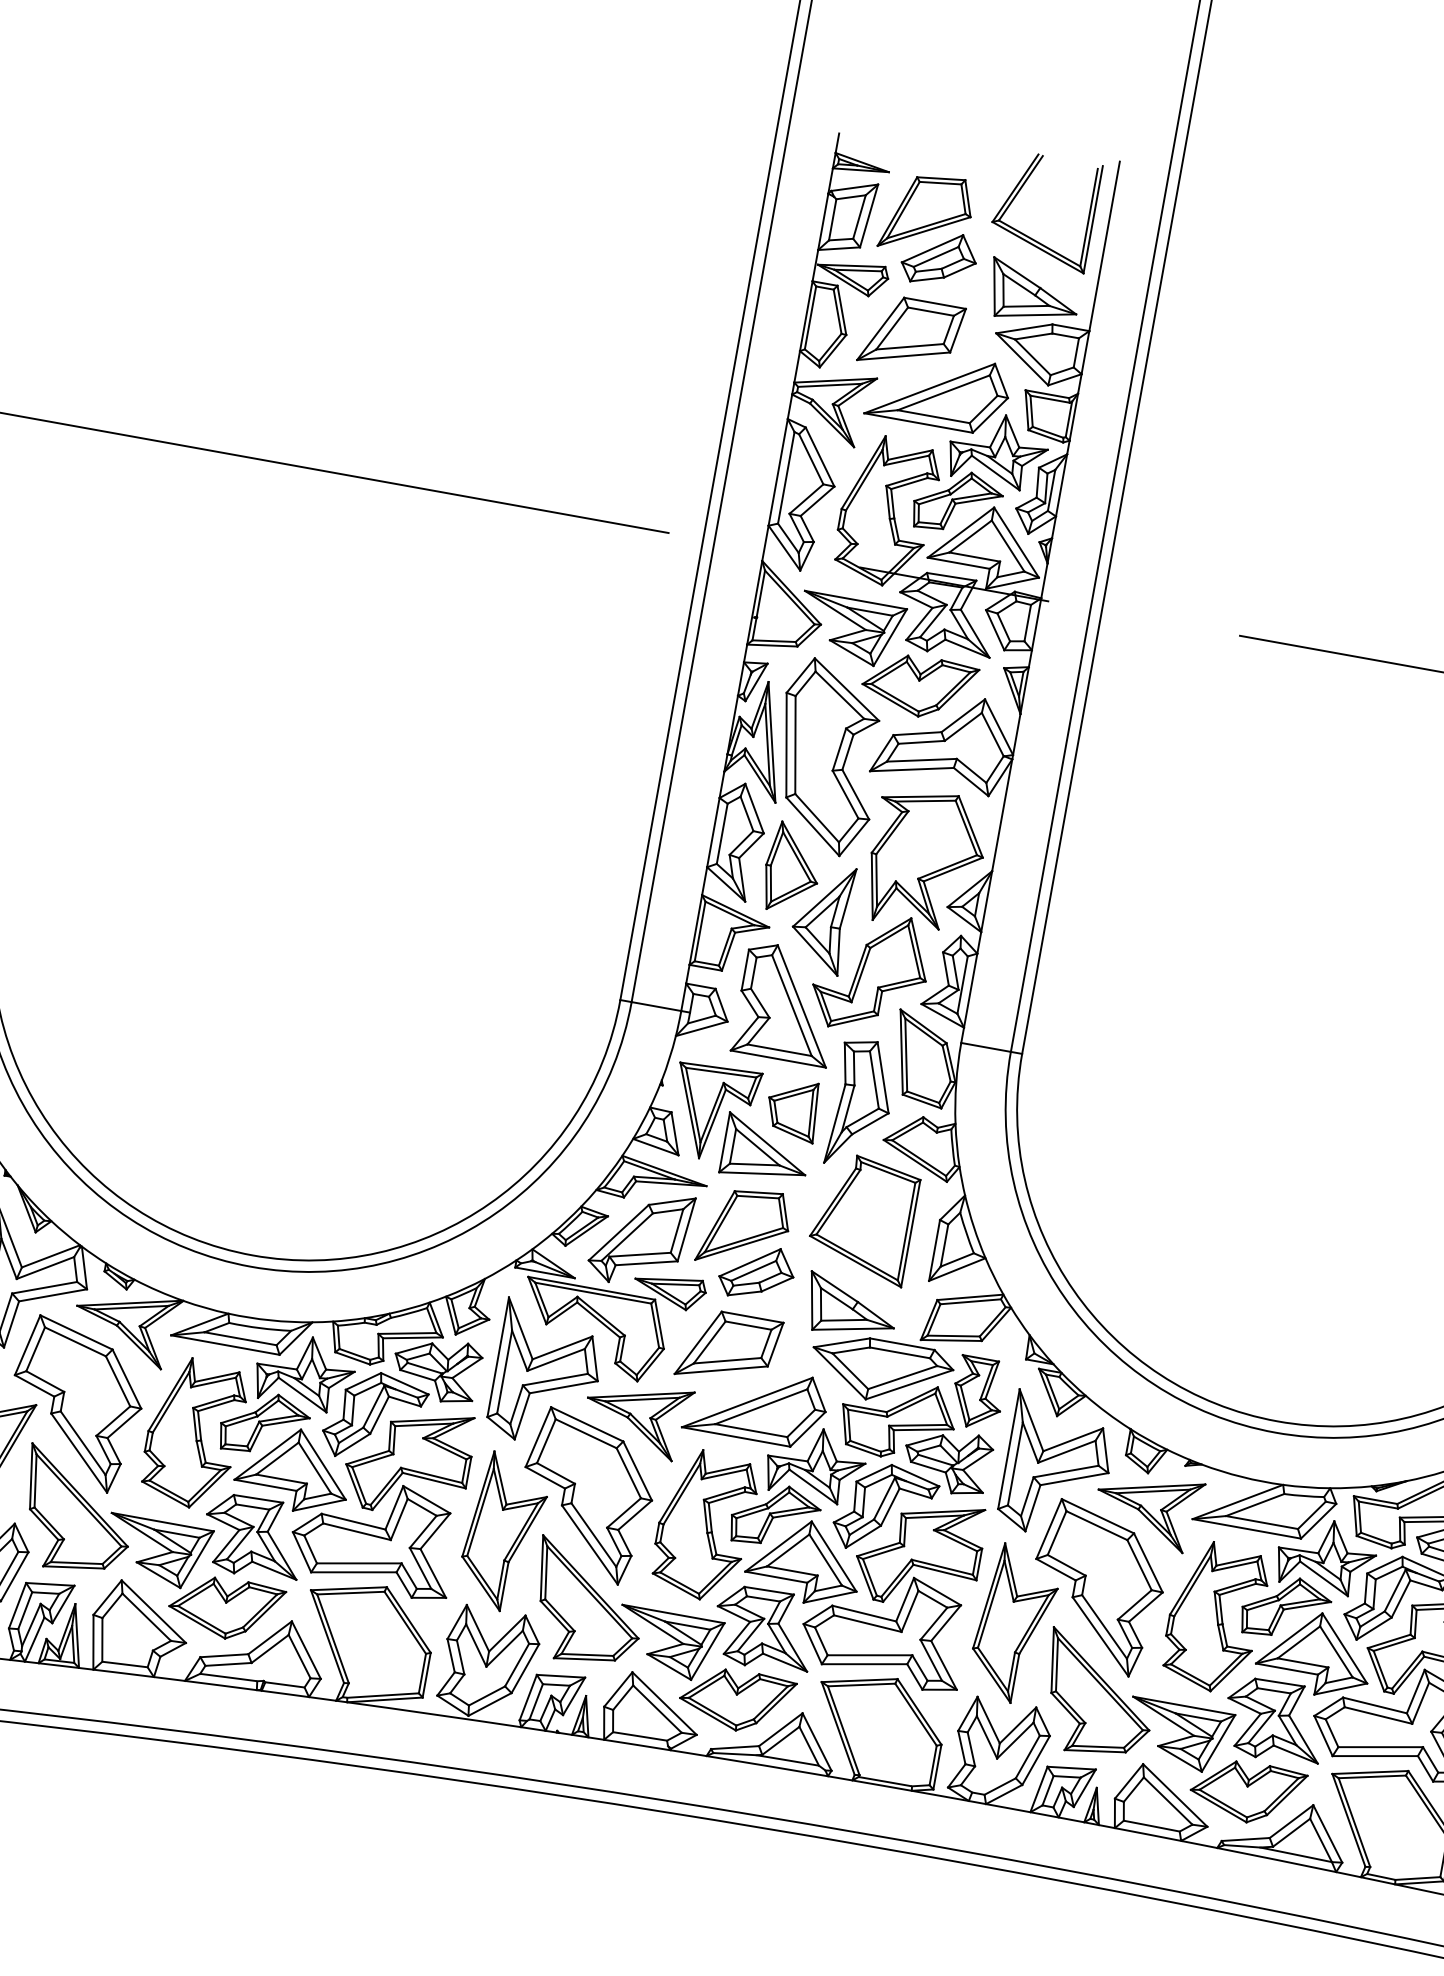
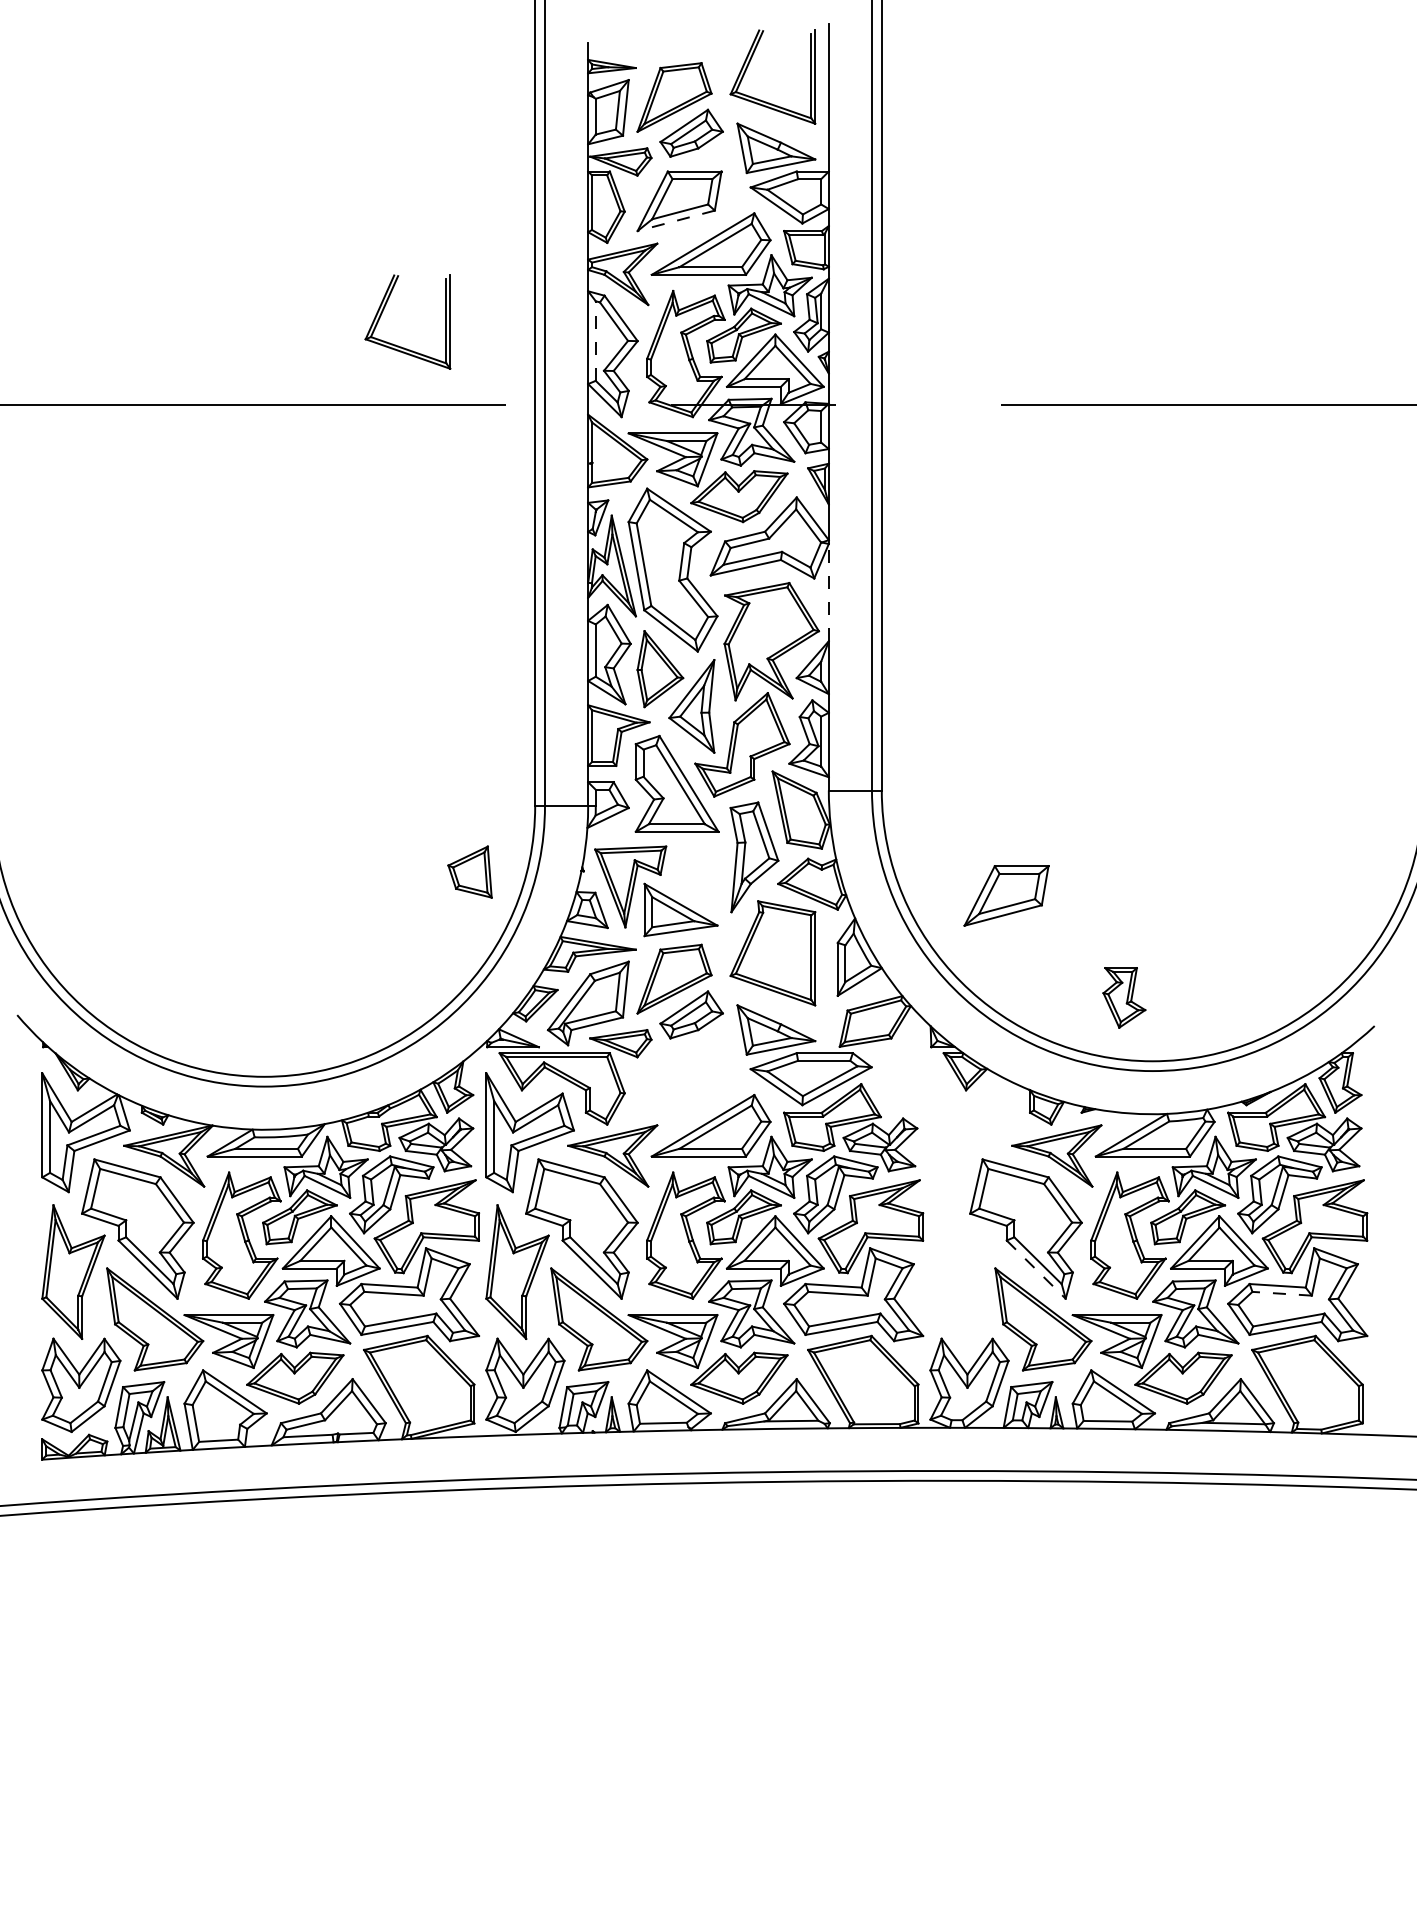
line: (904, 355) -> (676, 220), solid -> dashed
part: (558, 442) -> (398, 345), added
line: (785, 478) -> (595, 341), solid -> dashed
line: (1001, 815) -> (828, 592), solid -> dashed
part: (792, 1108) -> (469, 871), moved
part: (729, 1347) -> (1006, 895), moved
part: (978, 1392) -> (1124, 997), moved
part: (1058, 1466) -> (974, 1132), removed
part: (1014, 1623) -> (961, 1271), removed
line: (1100, 1636) -> (1036, 1269), solid -> dashed
line: (1378, 1715) -> (1282, 1293), solid -> dashed

